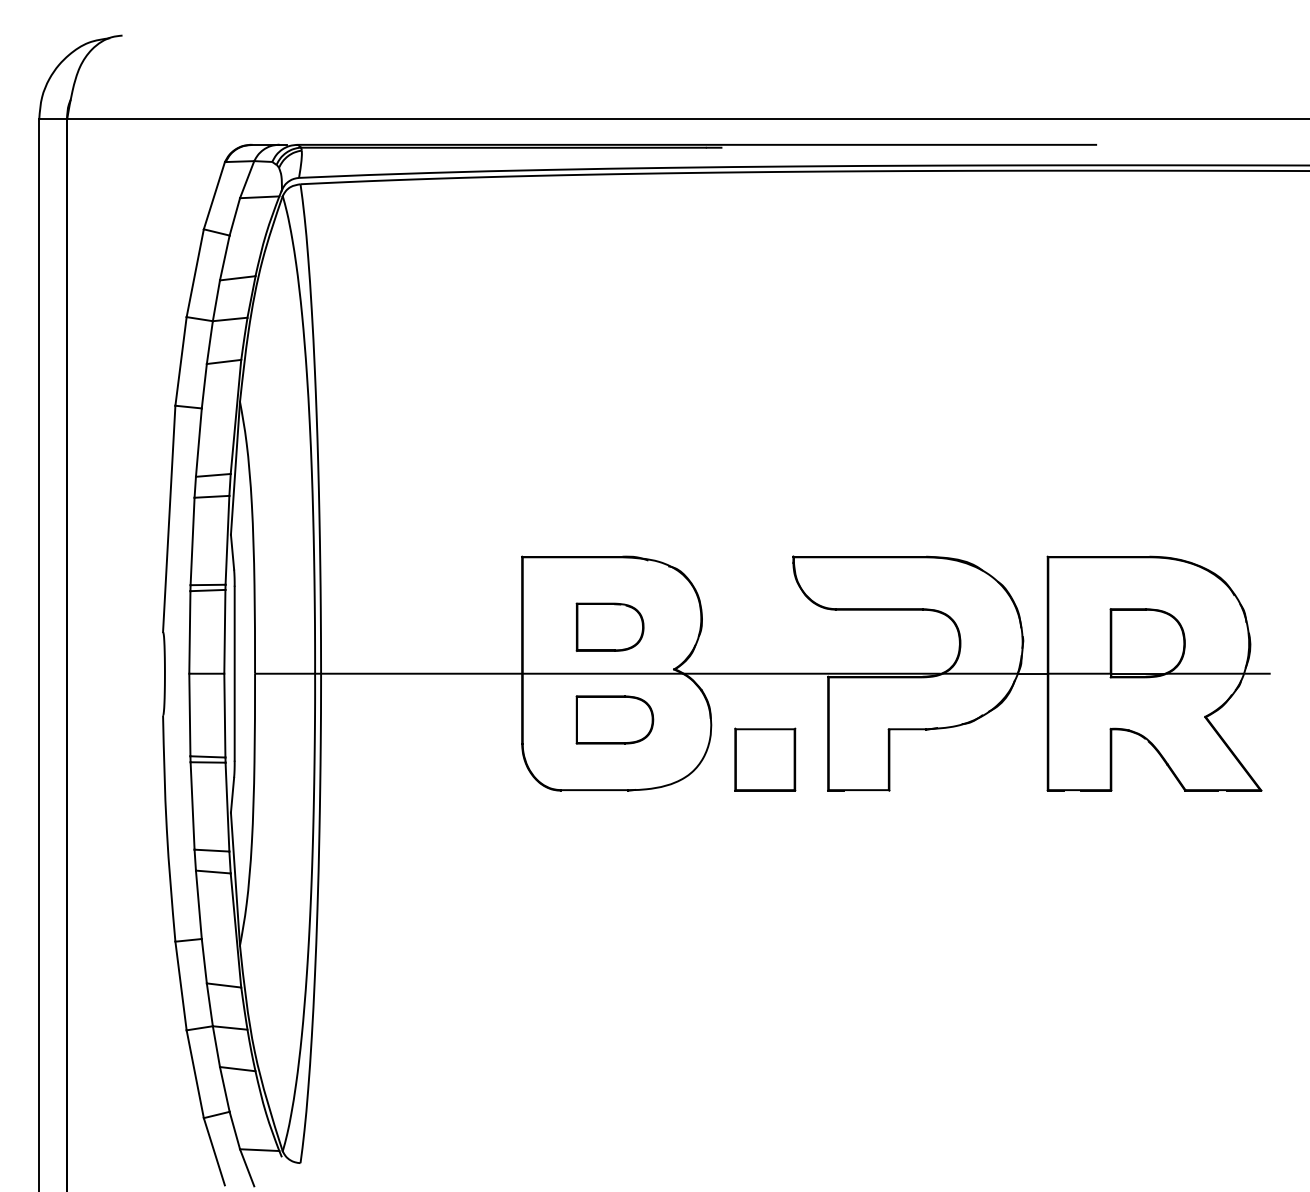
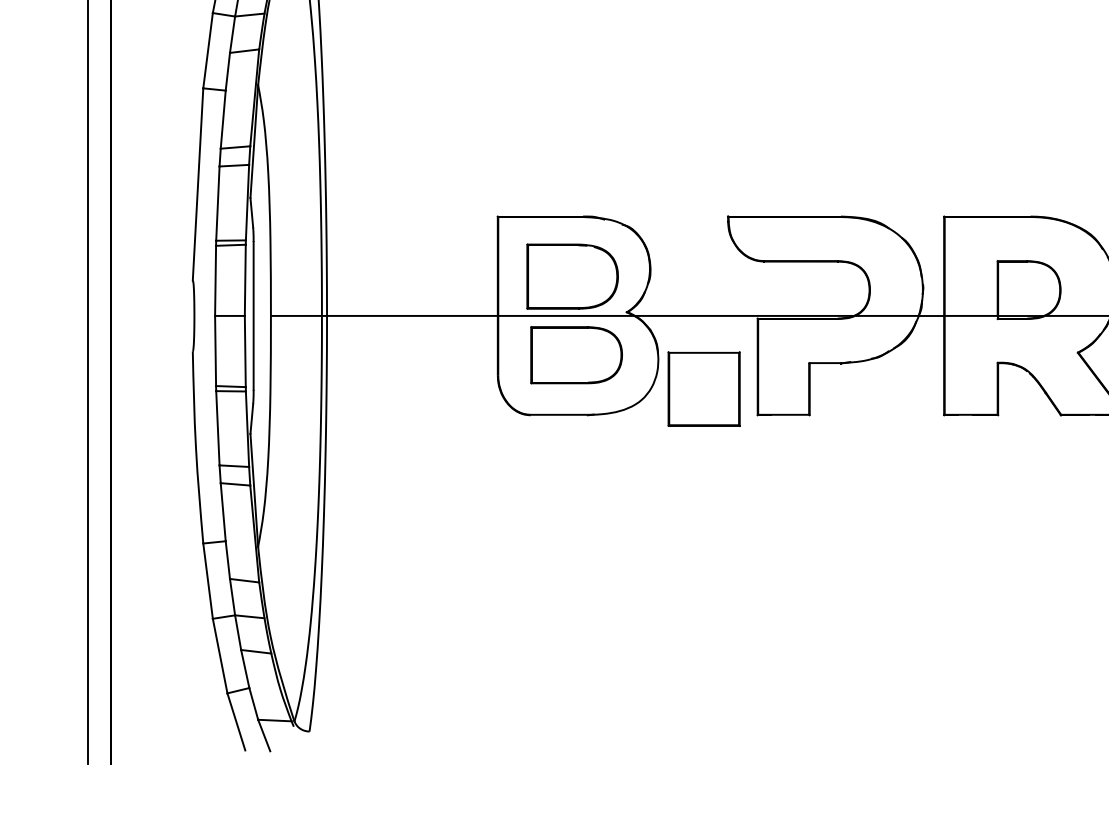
part: (609, 626) -> (571, 275), size x1.6
part: (614, 719) -> (576, 354), size x1.4
part: (765, 759) -> (704, 388), size x1.4

